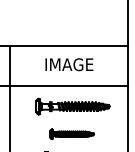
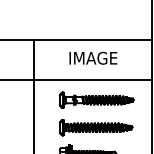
part: (71, 133) -> (95, 127), size x1.67

